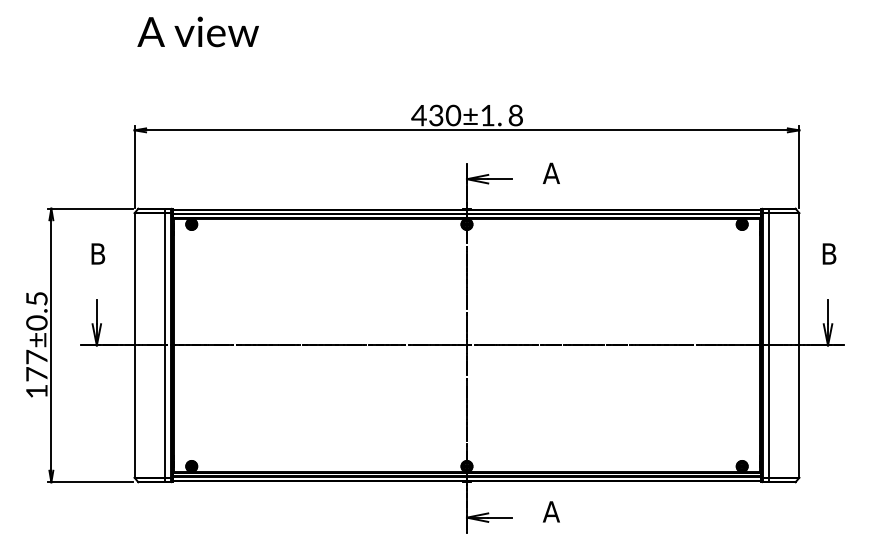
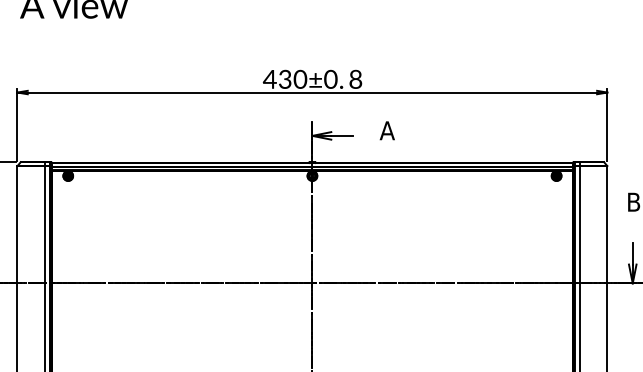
text: (487, 115) -> (330, 79), 430±1. -> 430±0.

